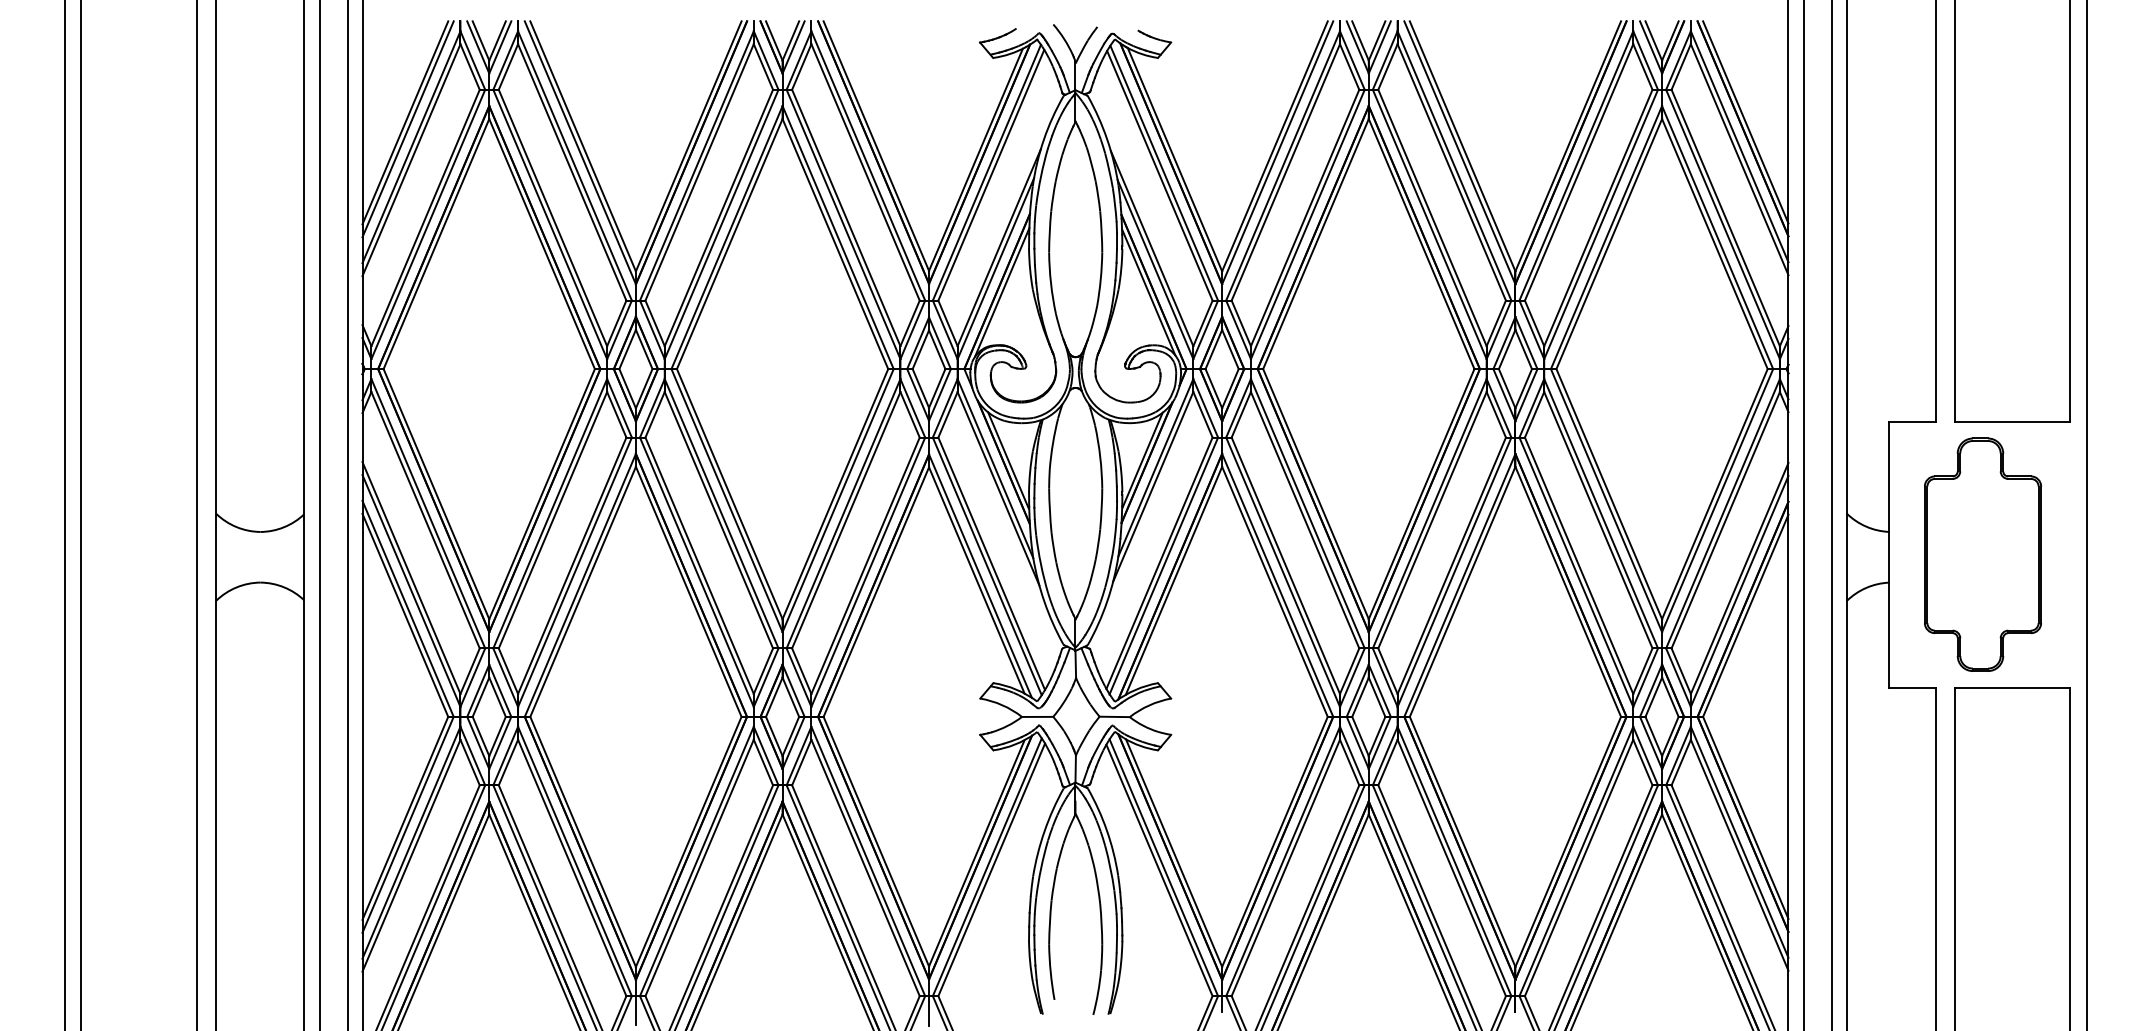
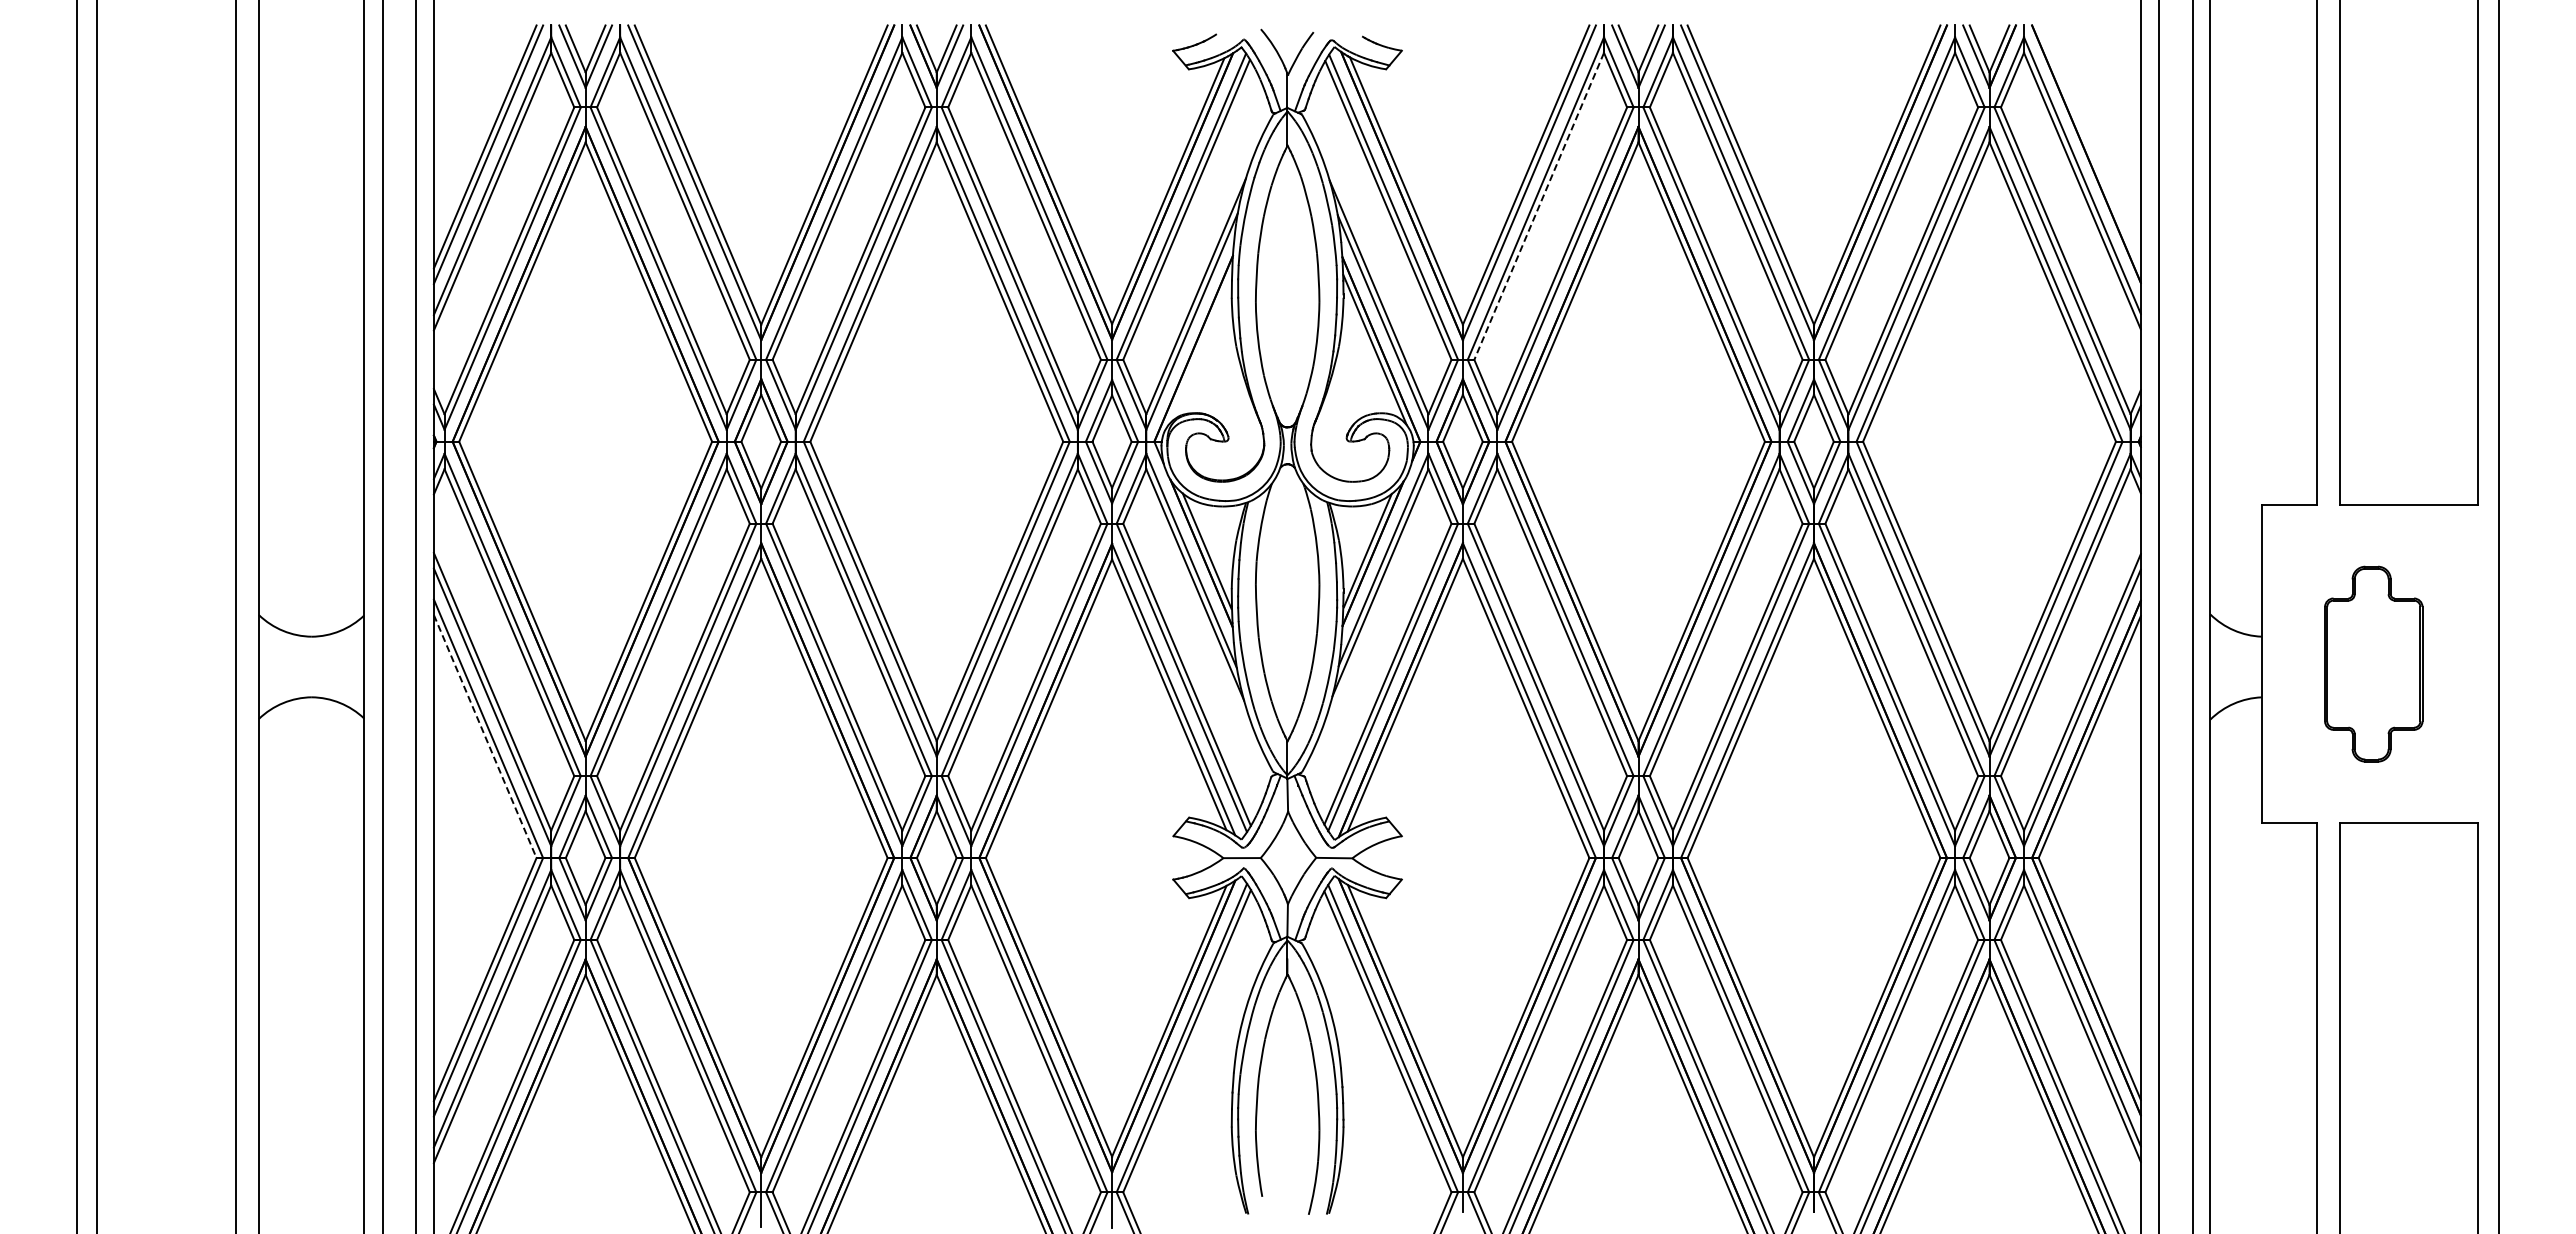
line: (1745, 122) -> (2089, 146), removed
line: (1286, 172) -> (1539, 206), solid -> dashed
line: (1002, 292) -> (1199, 349), removed
part: (1982, 555) -> (2373, 664), size x0.7
line: (405, 615) -> (485, 736), solid -> dashed

